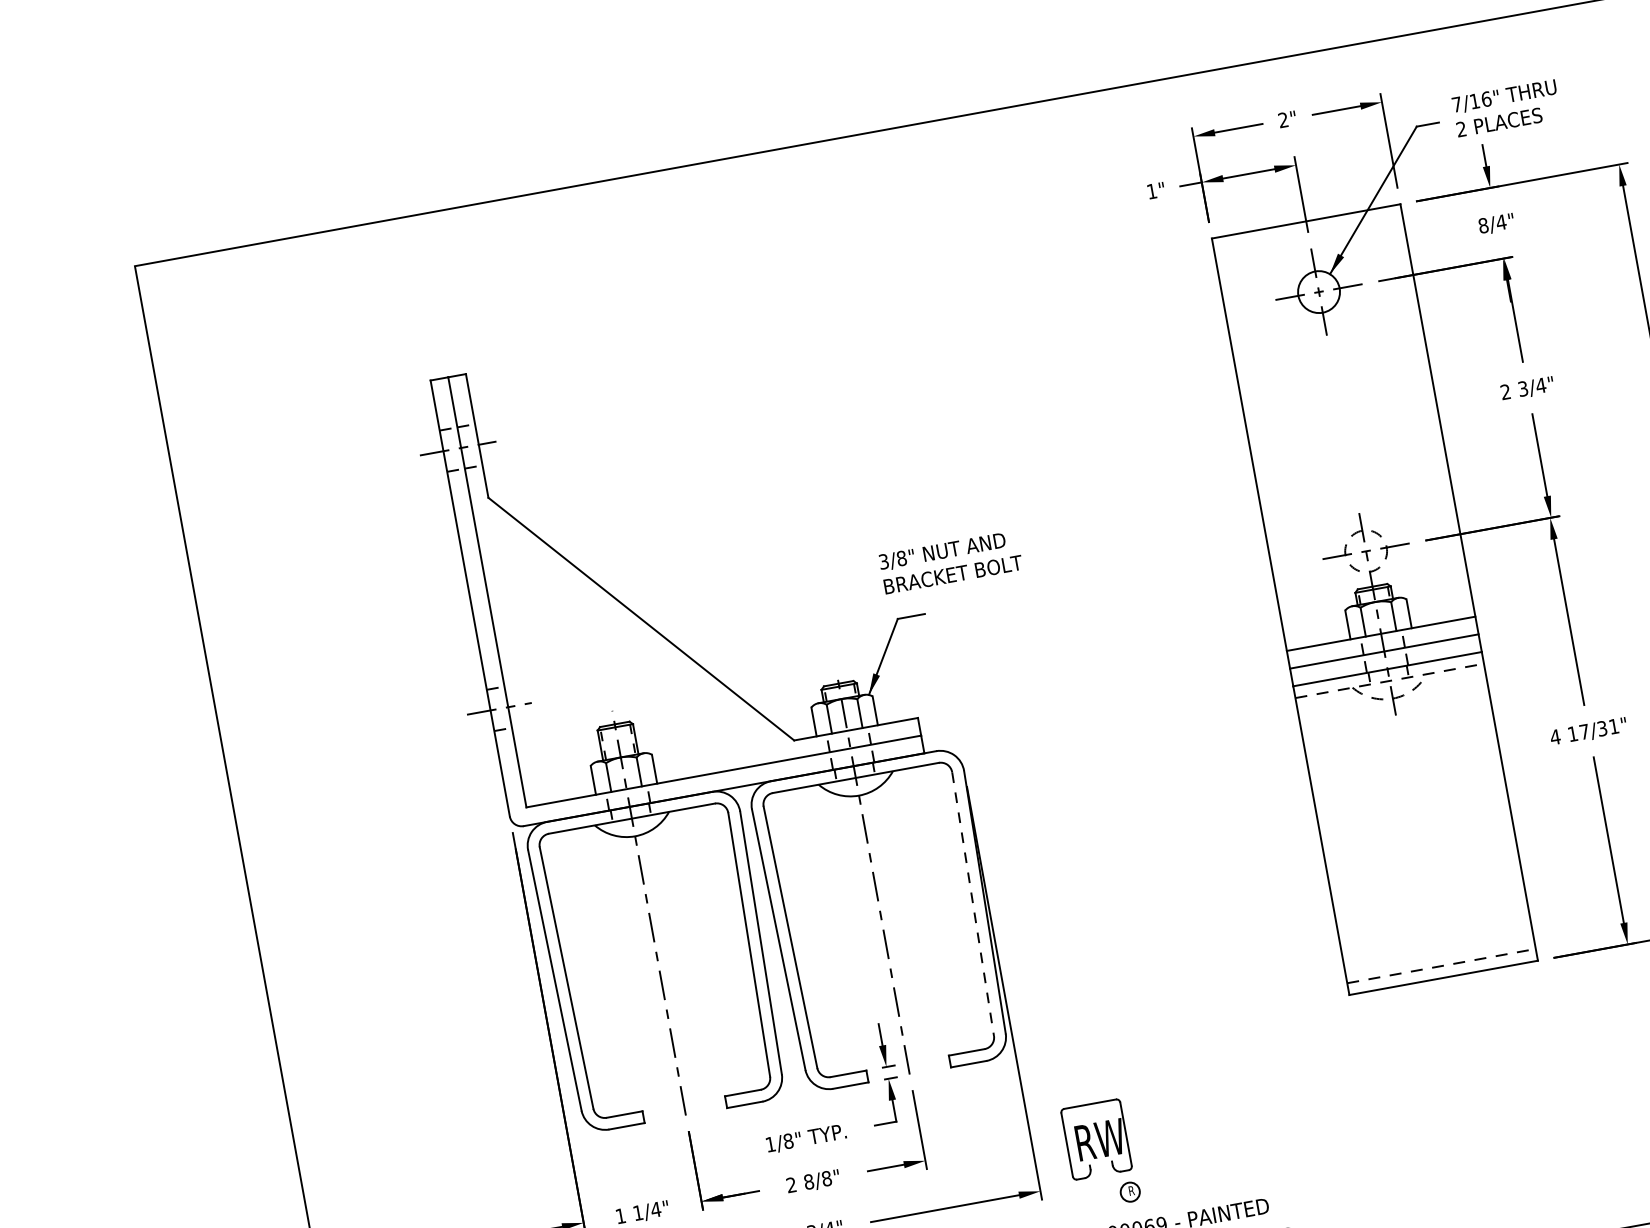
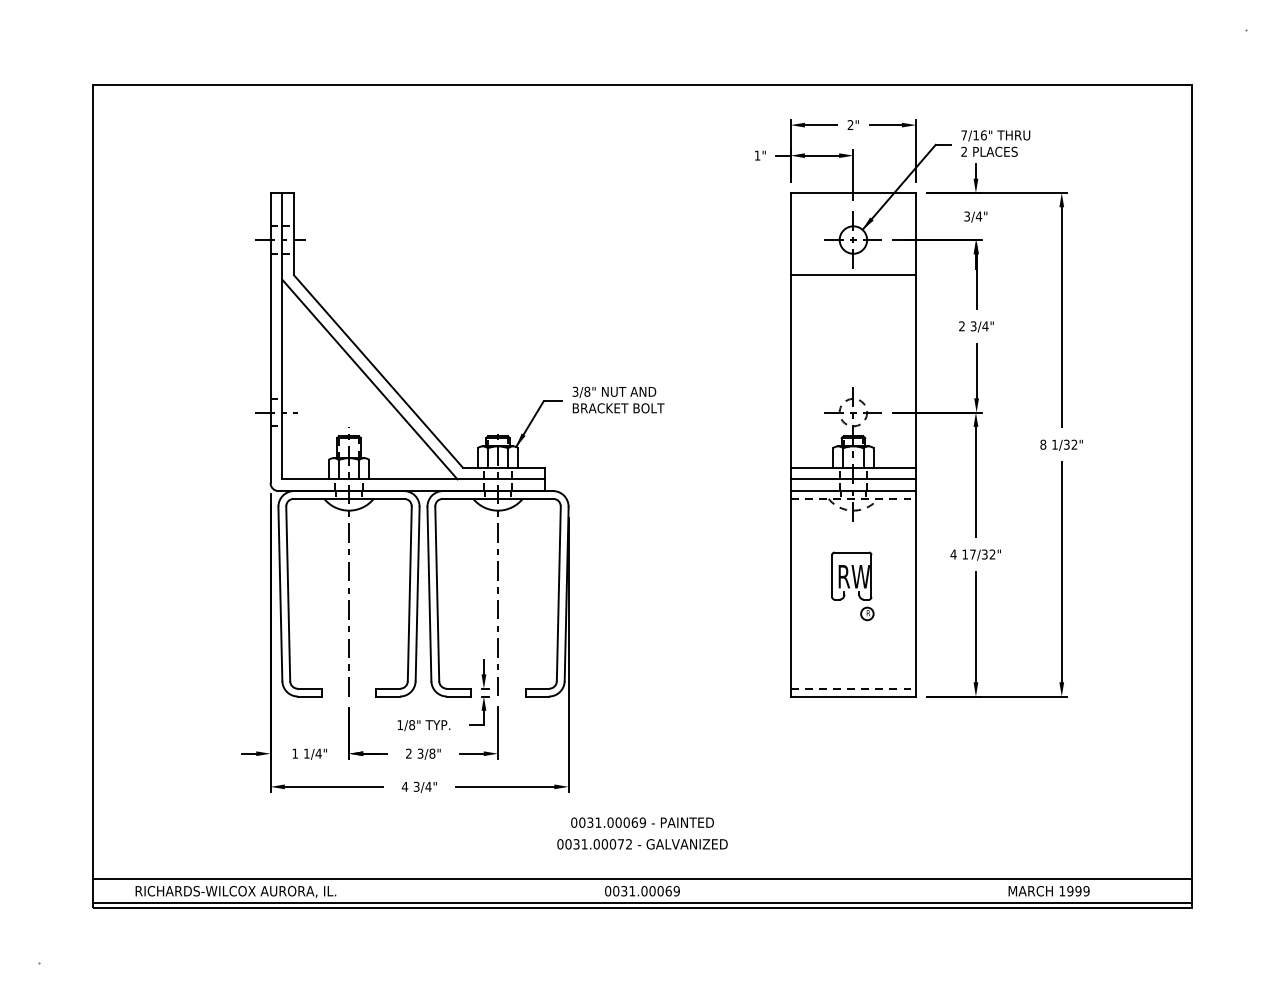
text: (1484, 225) -> (967, 216), 8/4" -> 3/4"
line: (1328, 345) -> (853, 275), added
text: (950, 561) -> (618, 399), moved
line: (630, 633) -> (369, 379), added
text: (1613, 726) -> (992, 554), 17/31" -> 17/32"
line: (972, 905) -> (558, 594), dashed -> solid
part: (1100, 1155) -> (852, 586), moved
text: (808, 1181) -> (420, 753), 8/8" -> 3/8"

